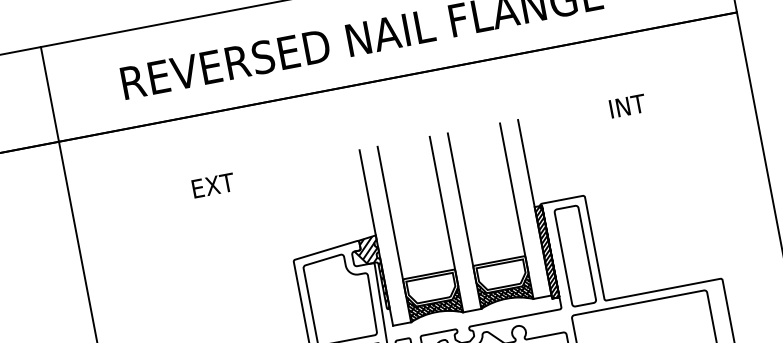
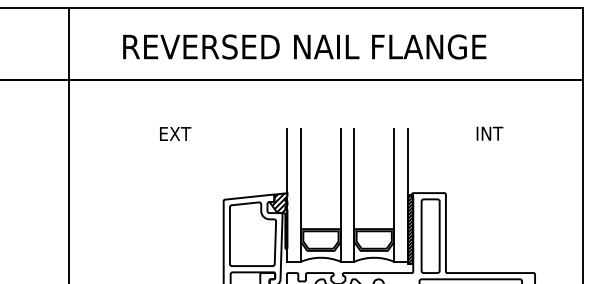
hatch: (505, 290) -> (374, 251), removed
hatch: (434, 303) -> (320, 251), removed

